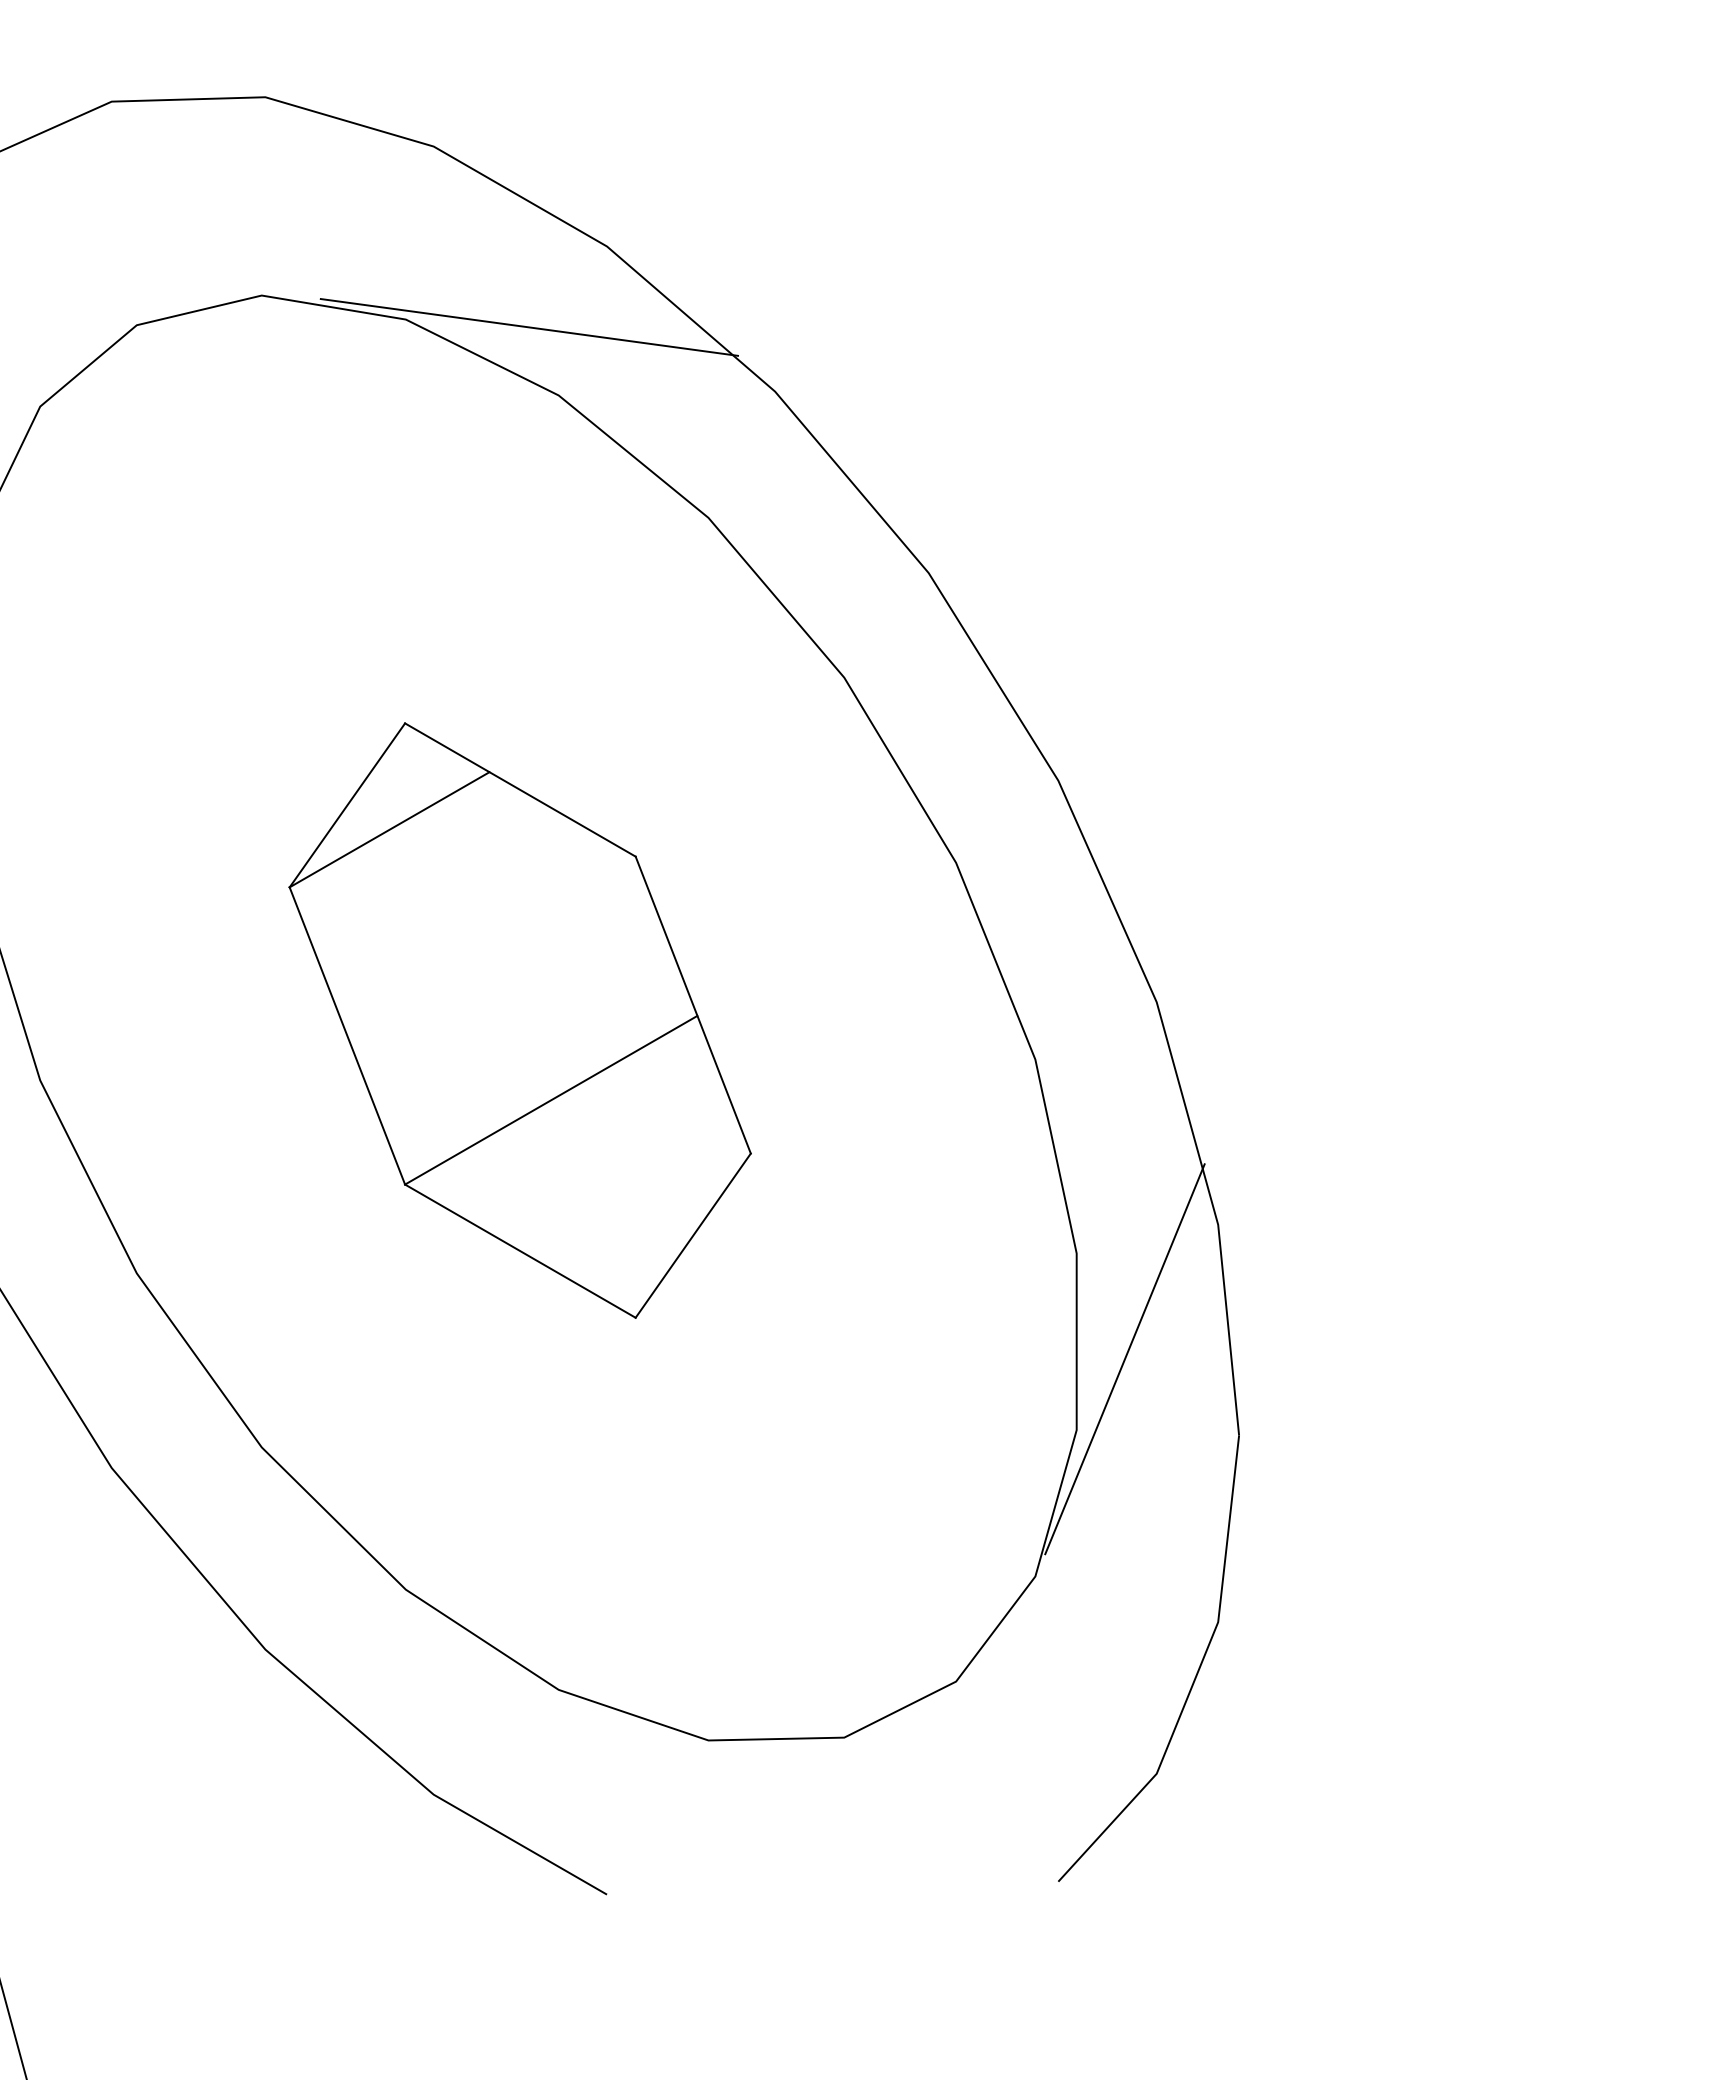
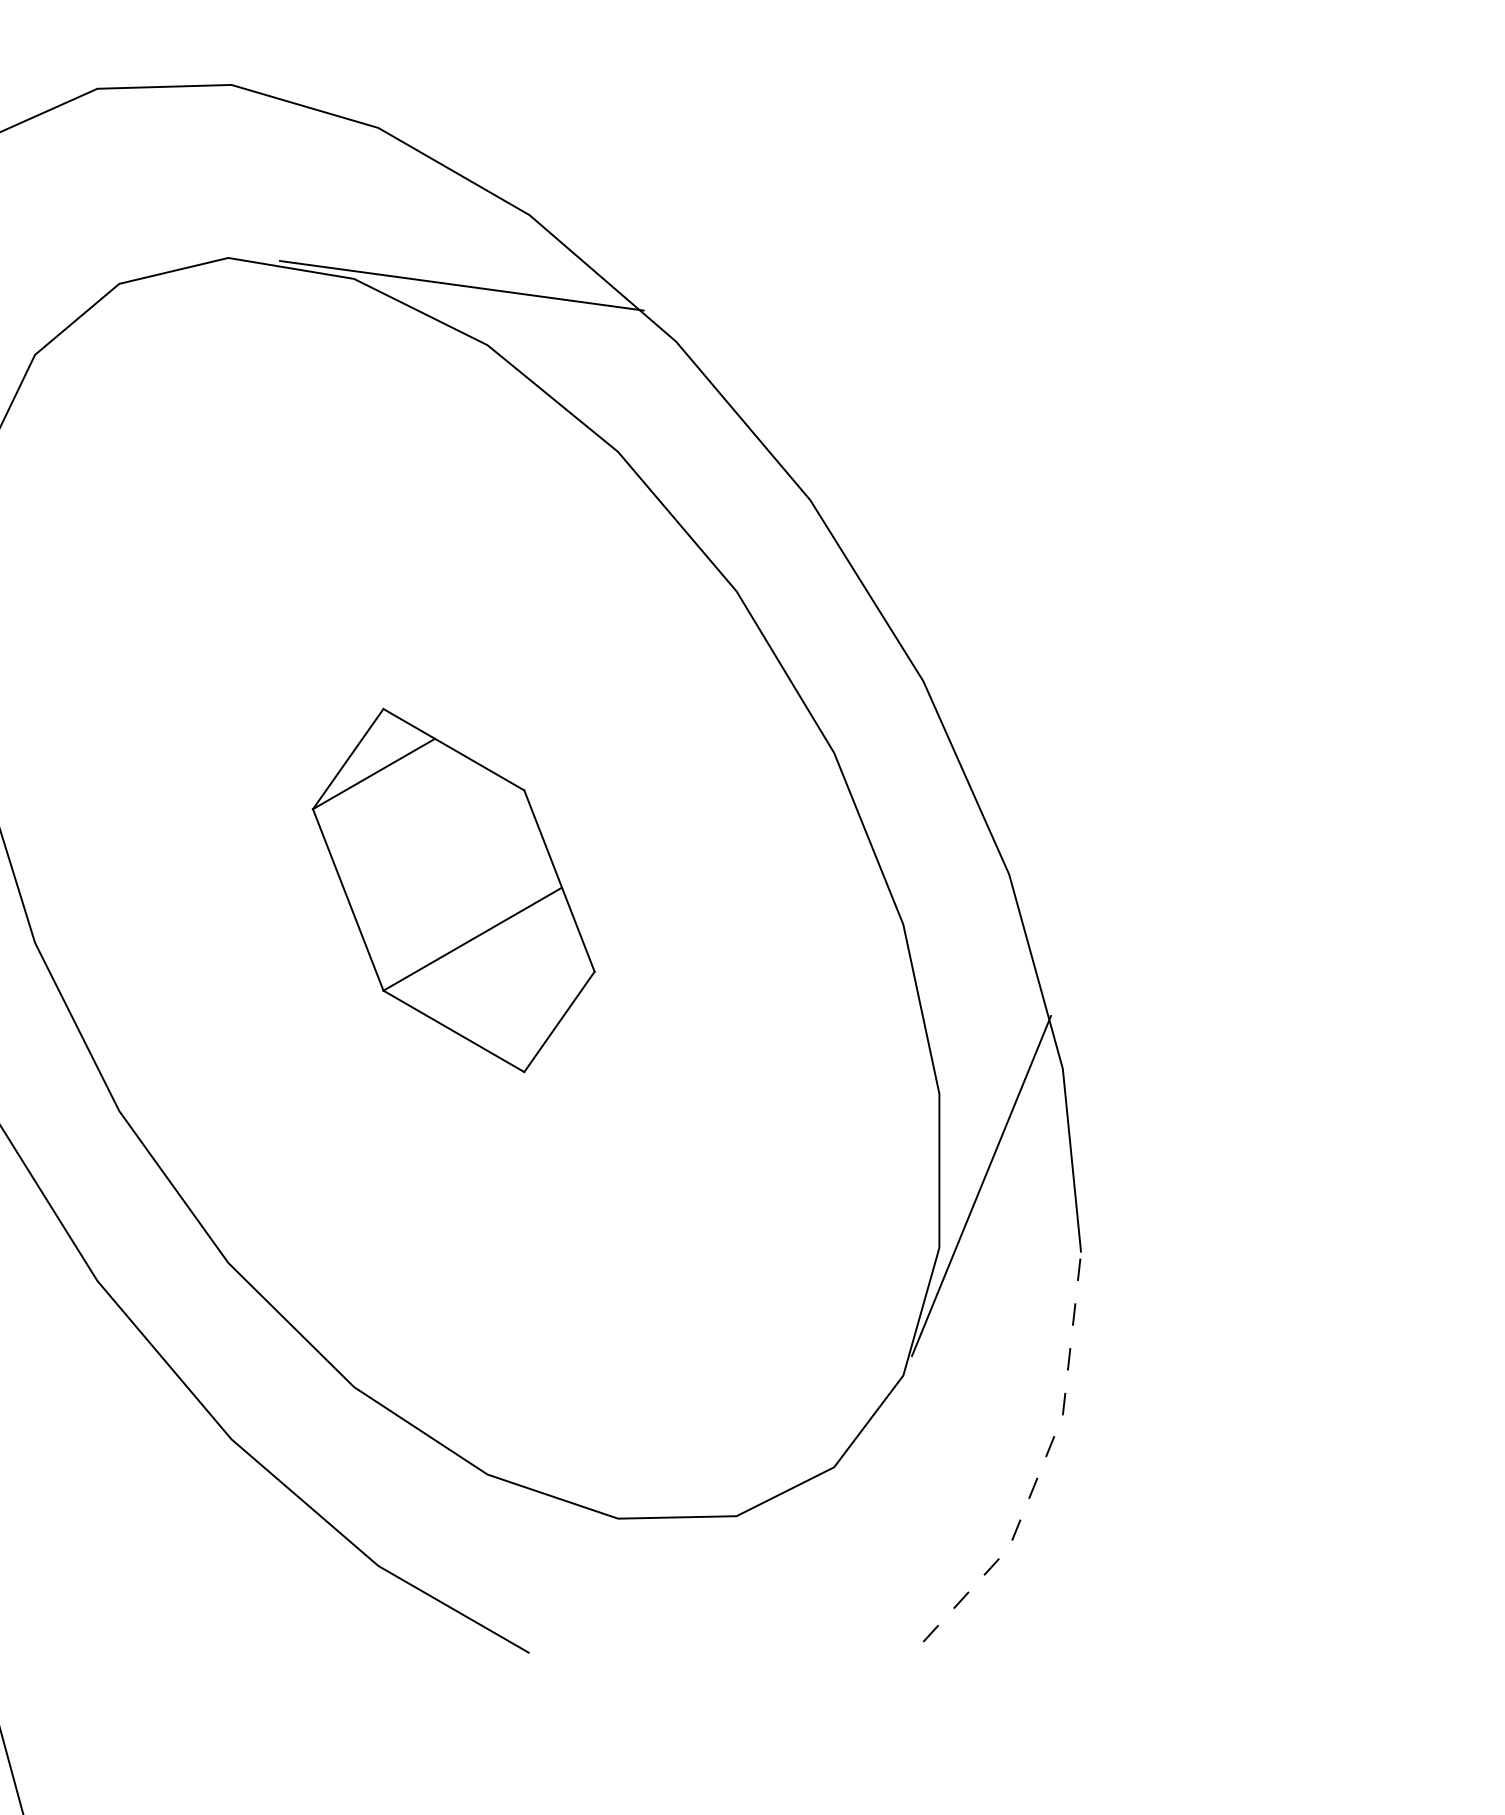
part: (519, 1020) -> (453, 890), size x0.7
line: (1195, 1678) -> (1043, 1464), solid -> dashed

